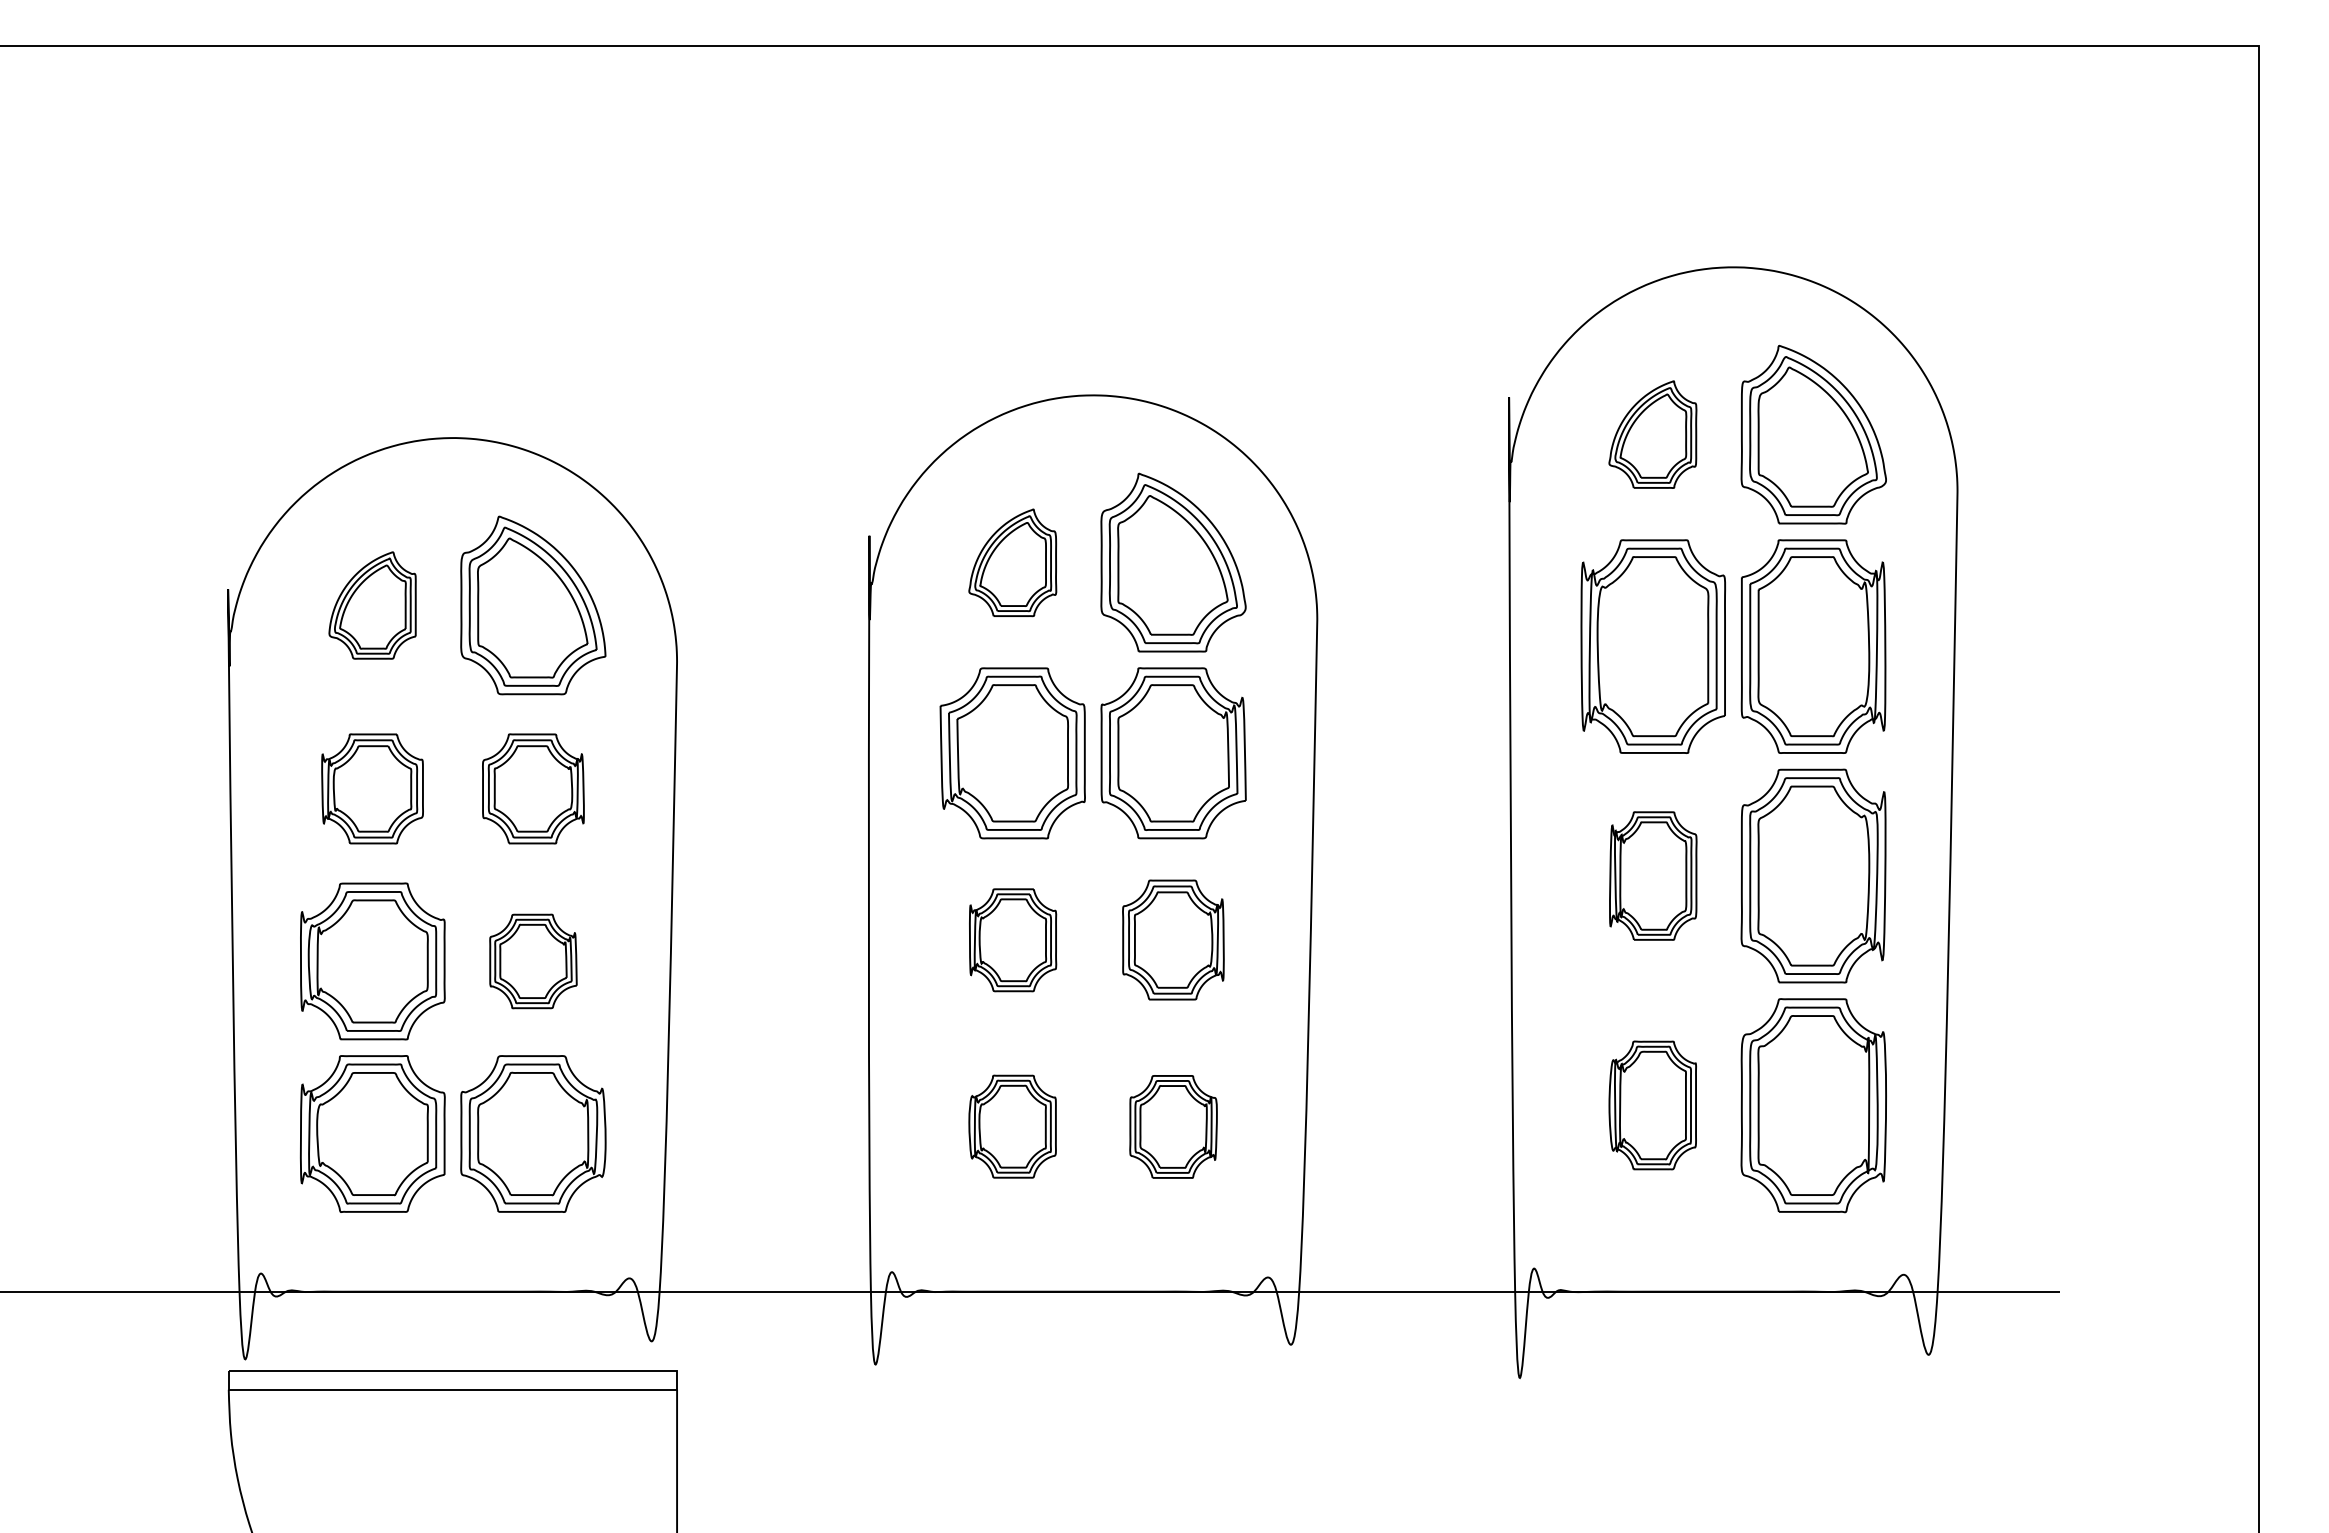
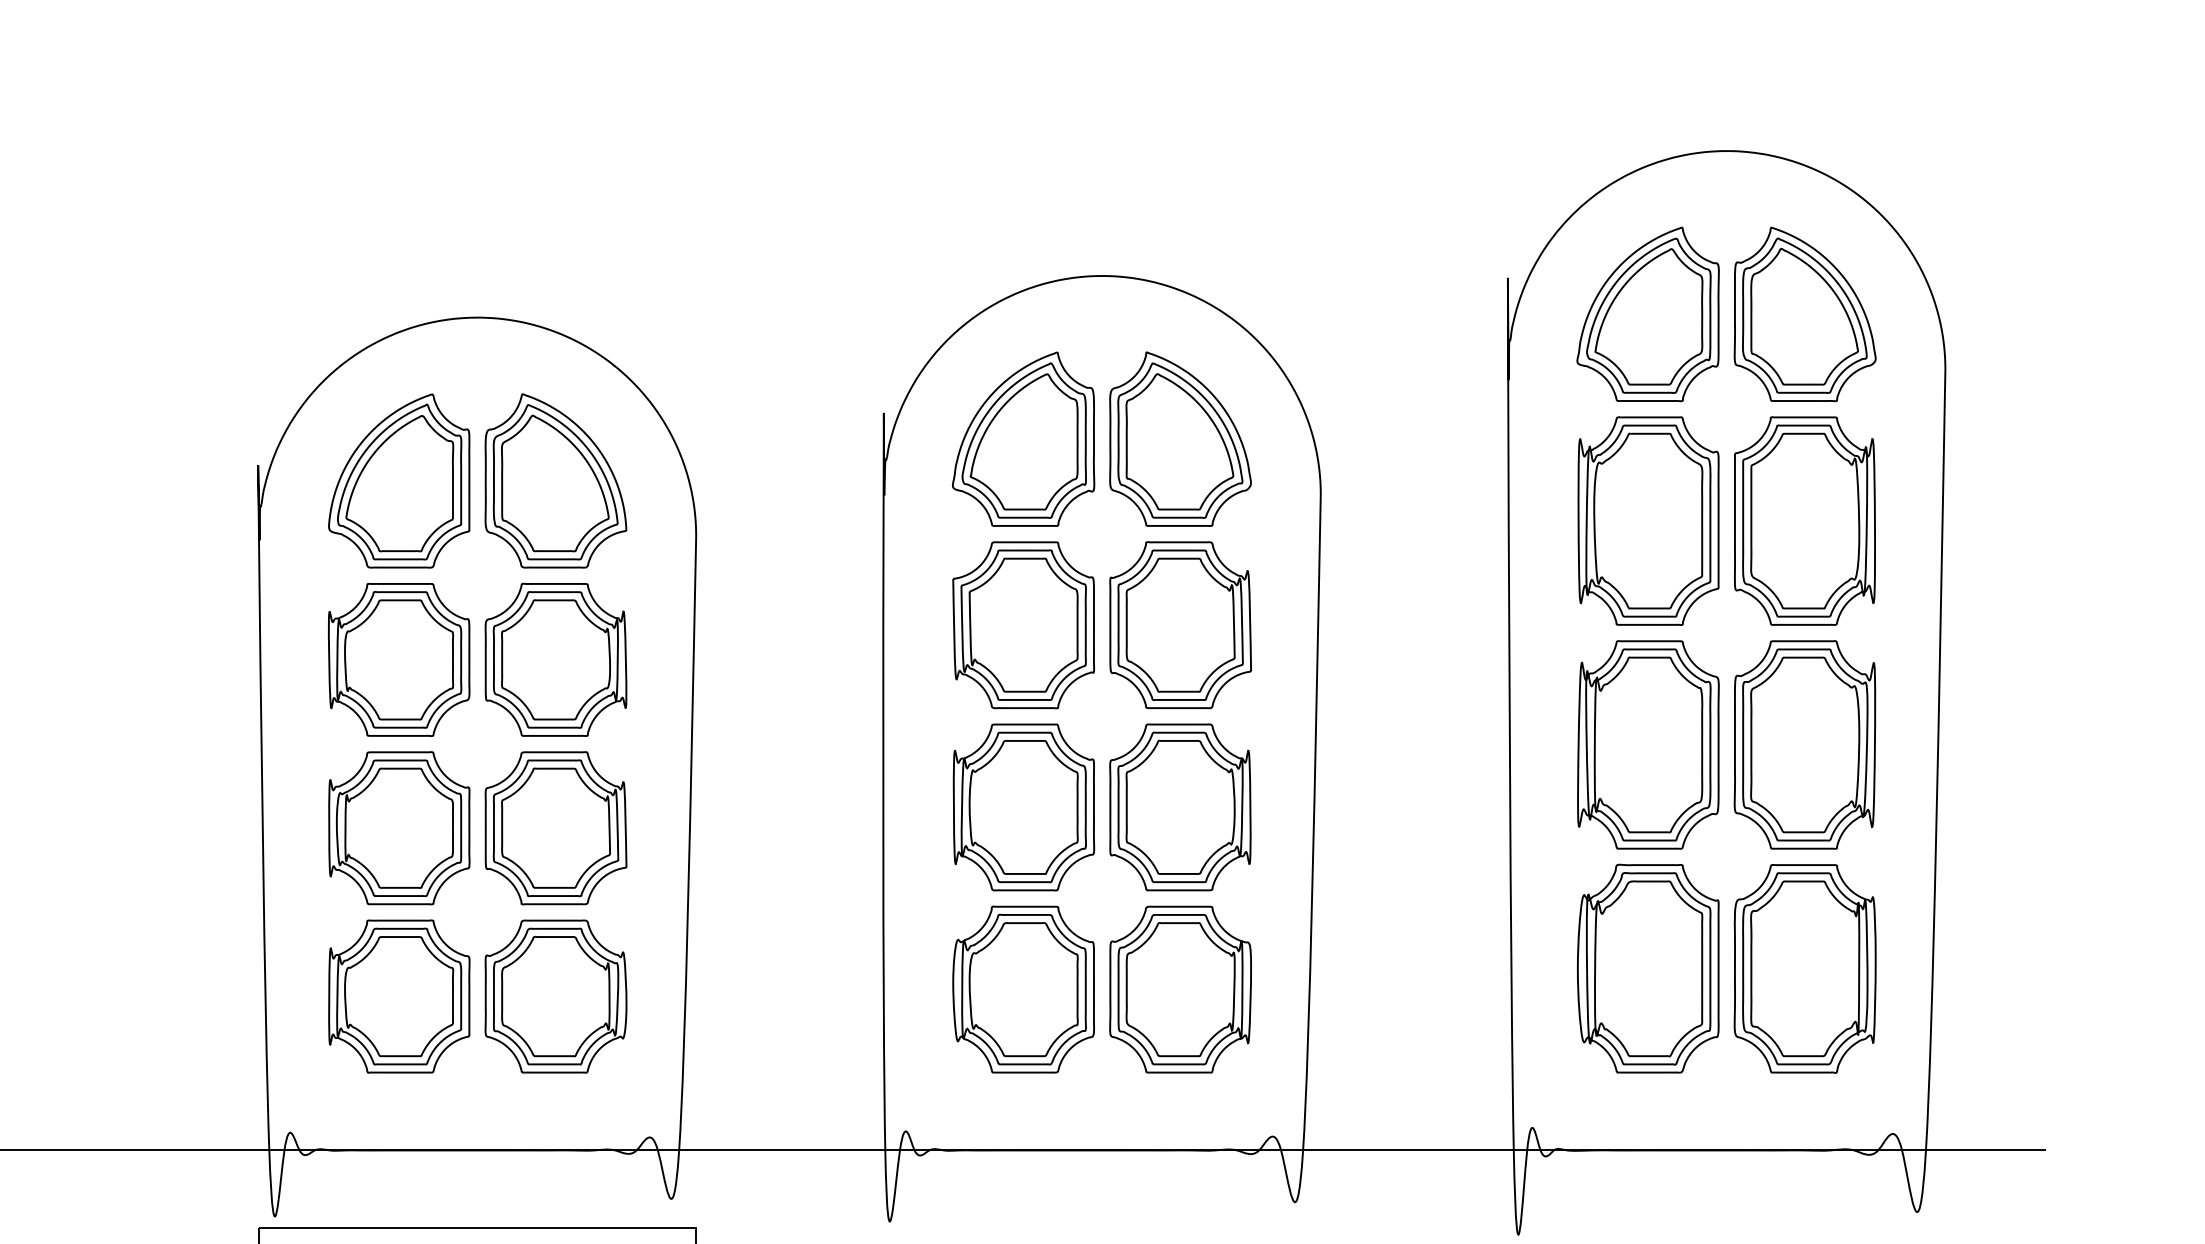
part: (1652, 434) -> (1647, 314), size x1.67
part: (1012, 562) -> (1023, 439), size x1.67
part: (372, 605) -> (399, 480), size x1.67
part: (372, 788) -> (399, 659), size x1.43
part: (533, 788) -> (556, 659), size x1.43
part: (1653, 875) -> (1648, 744), size x1.67
part: (1173, 939) -> (1180, 806), size x1.43
part: (1012, 940) -> (1023, 807), size x1.67
part: (533, 961) -> (556, 828), size x1.67
part: (1652, 1105) -> (1647, 968), size x1.67
part: (1012, 1126) -> (1023, 989), size x1.67
part: (1173, 1126) -> (1180, 989), size x1.67

